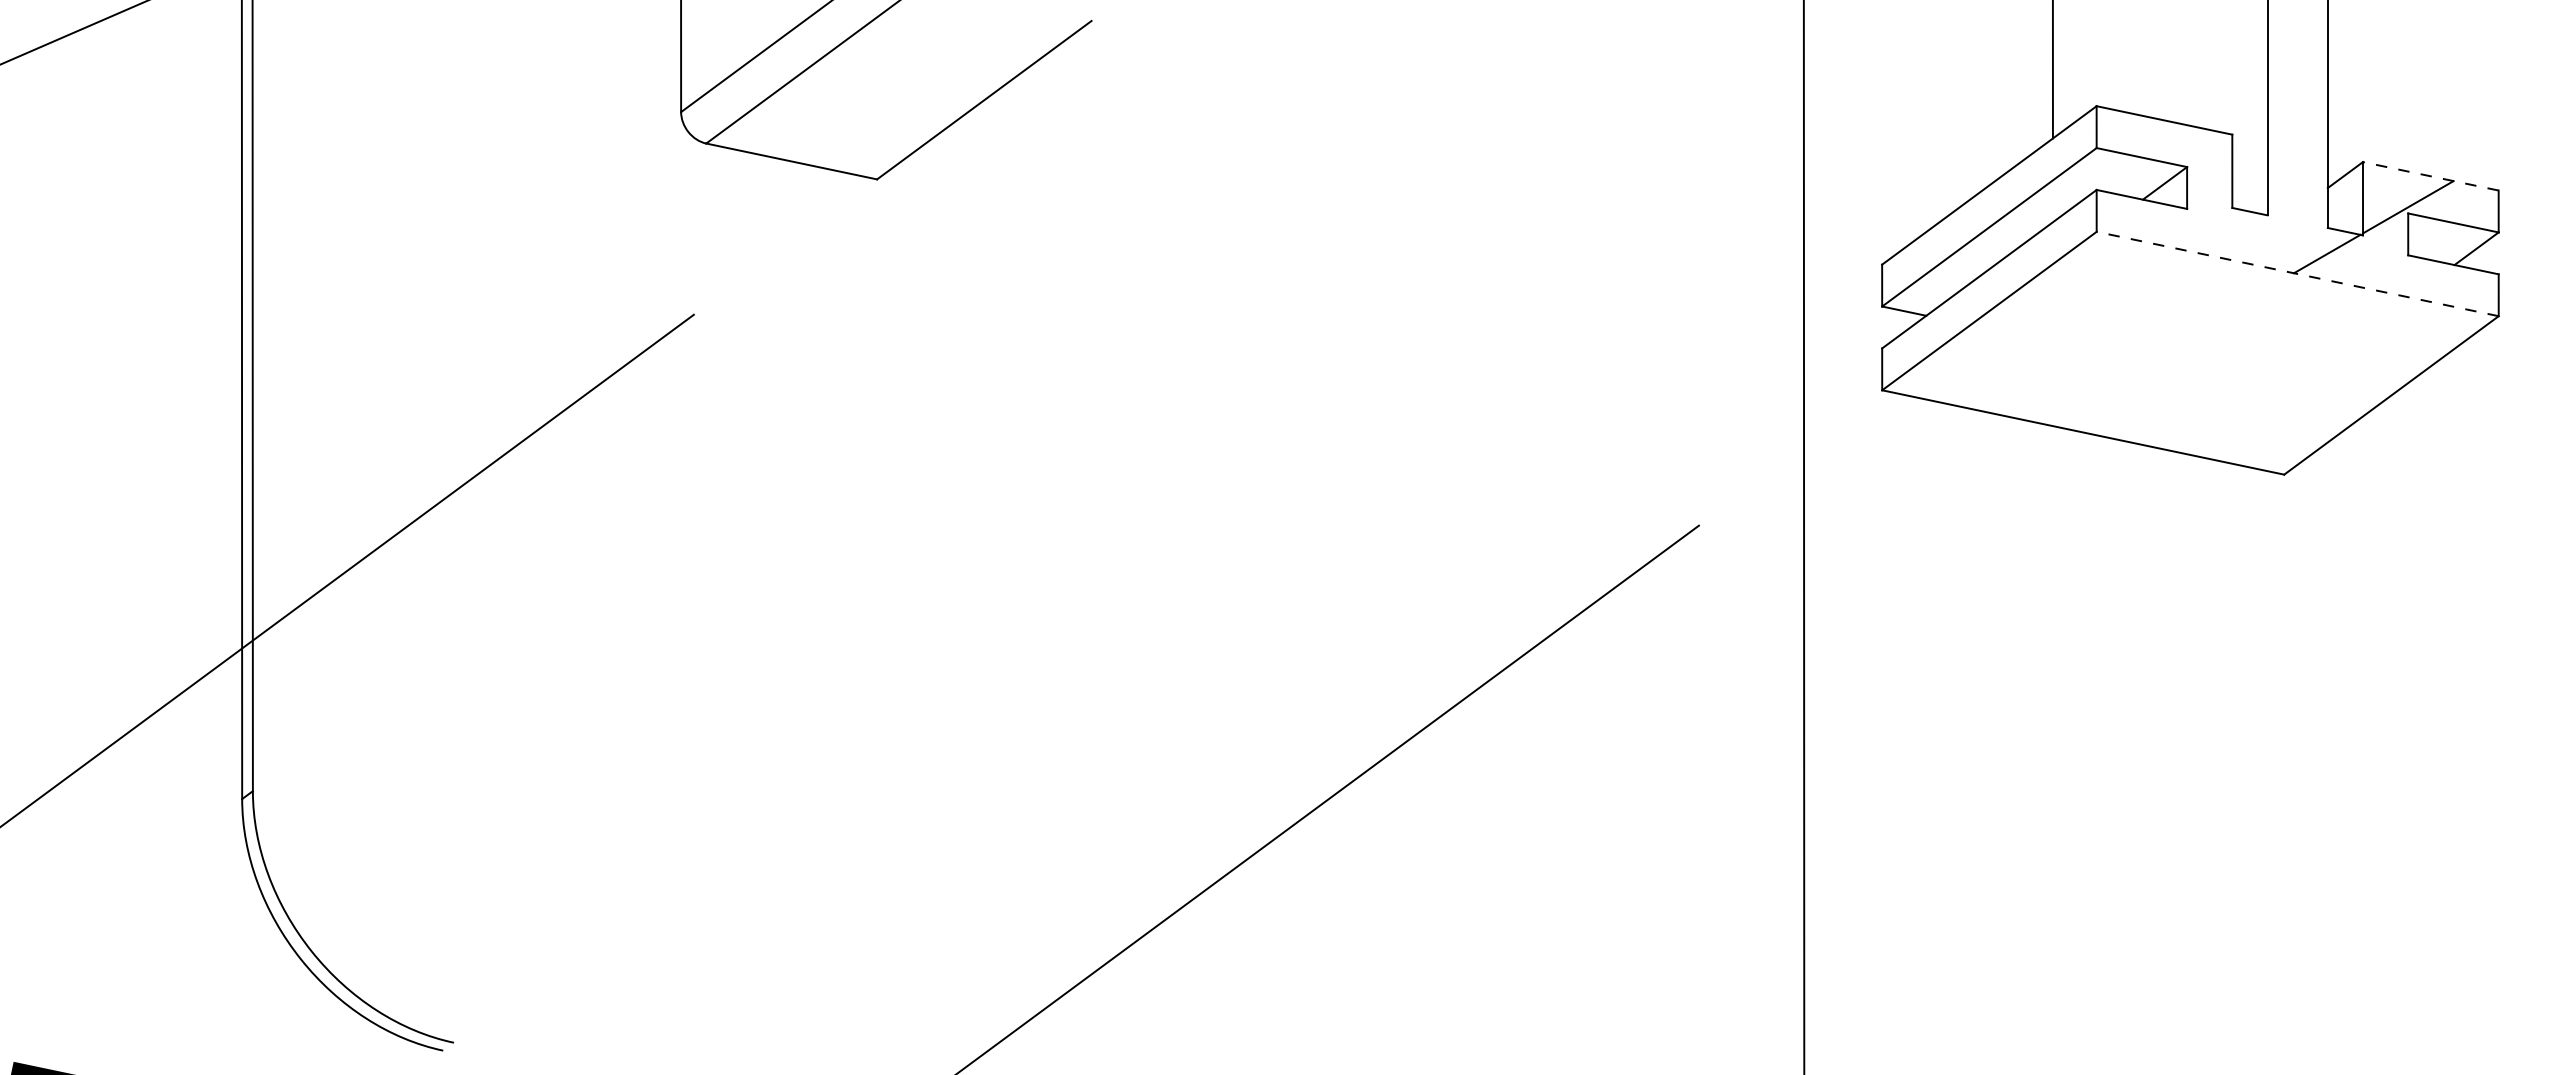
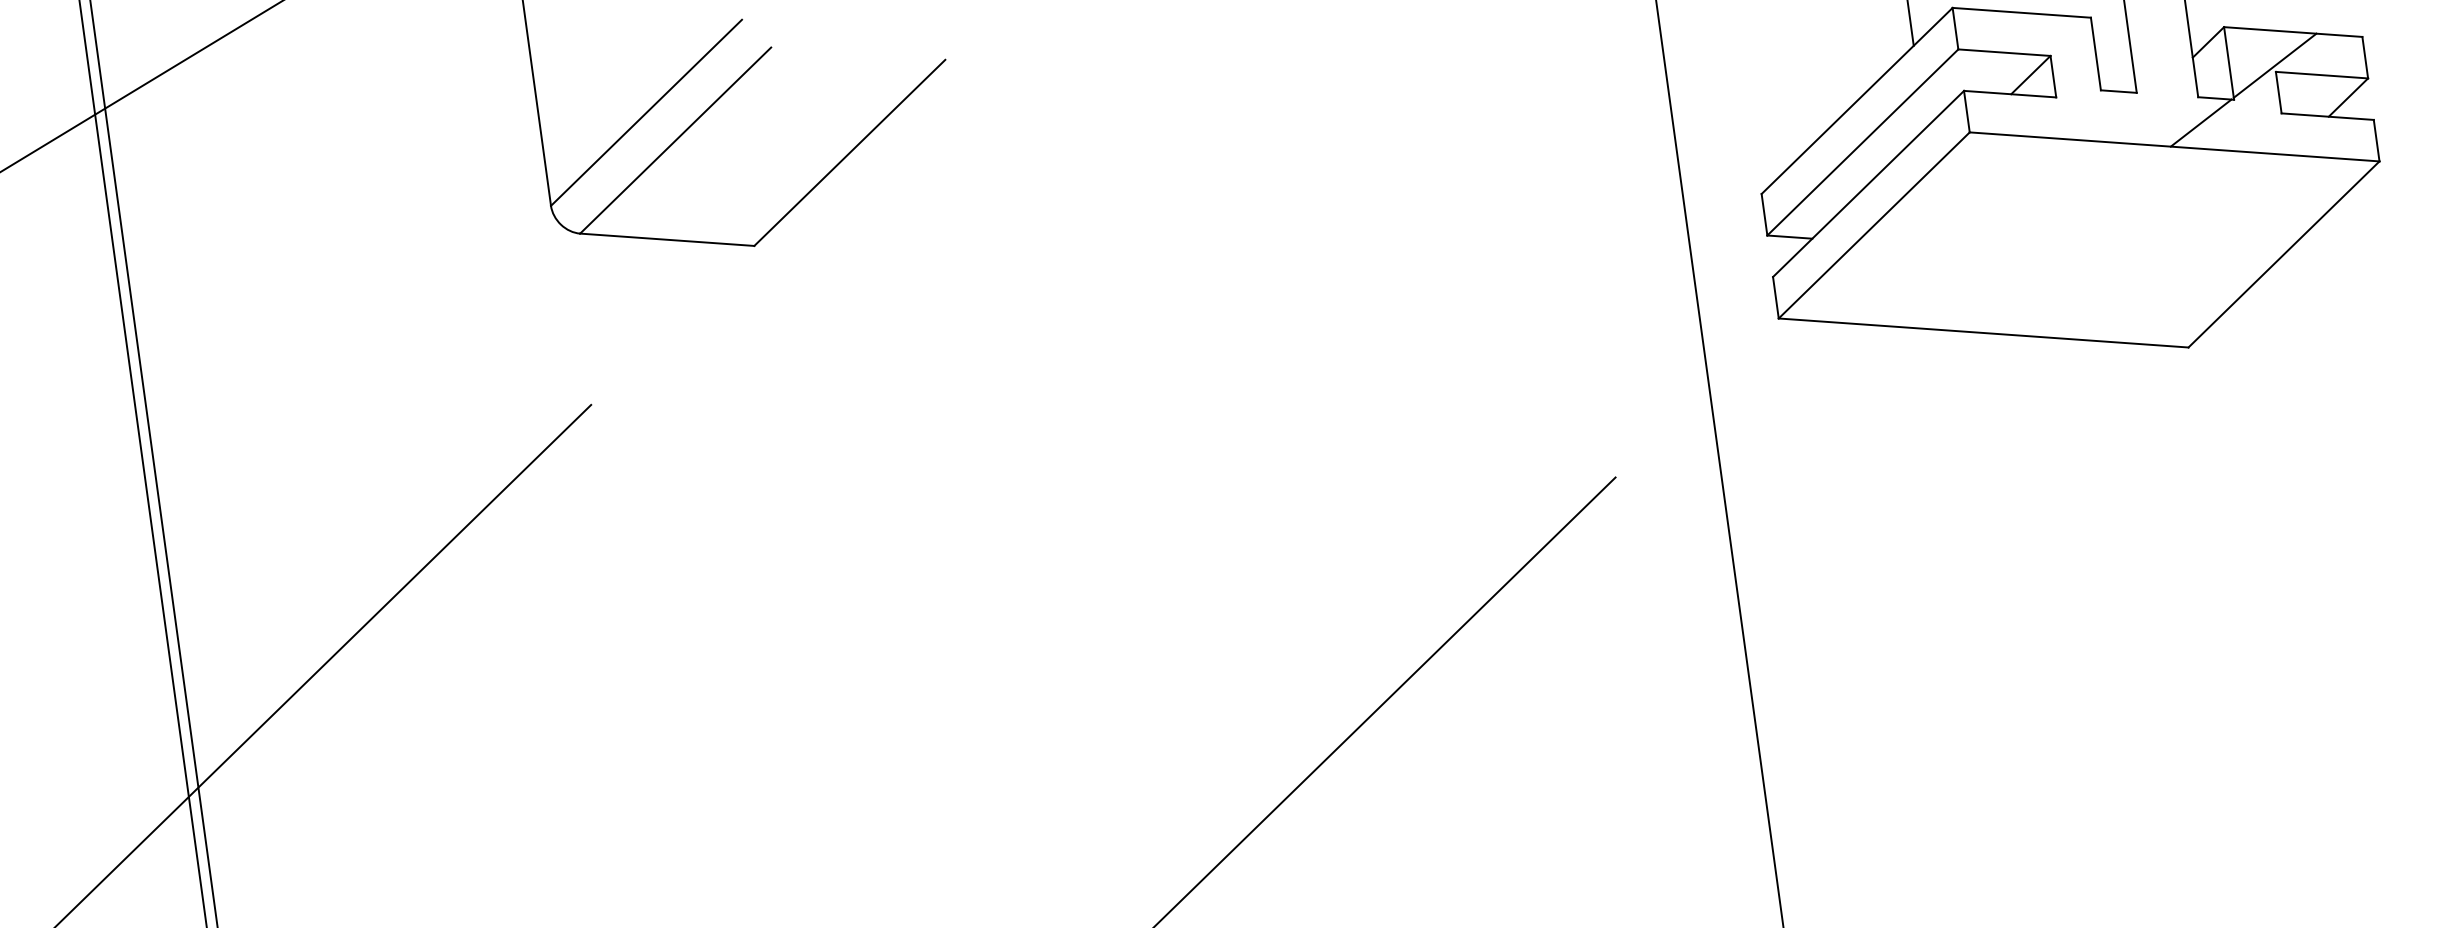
line: (2430, 176) -> (2292, 32), dashed -> solid
line: (2297, 273) -> (2174, 146), dashed -> solid

